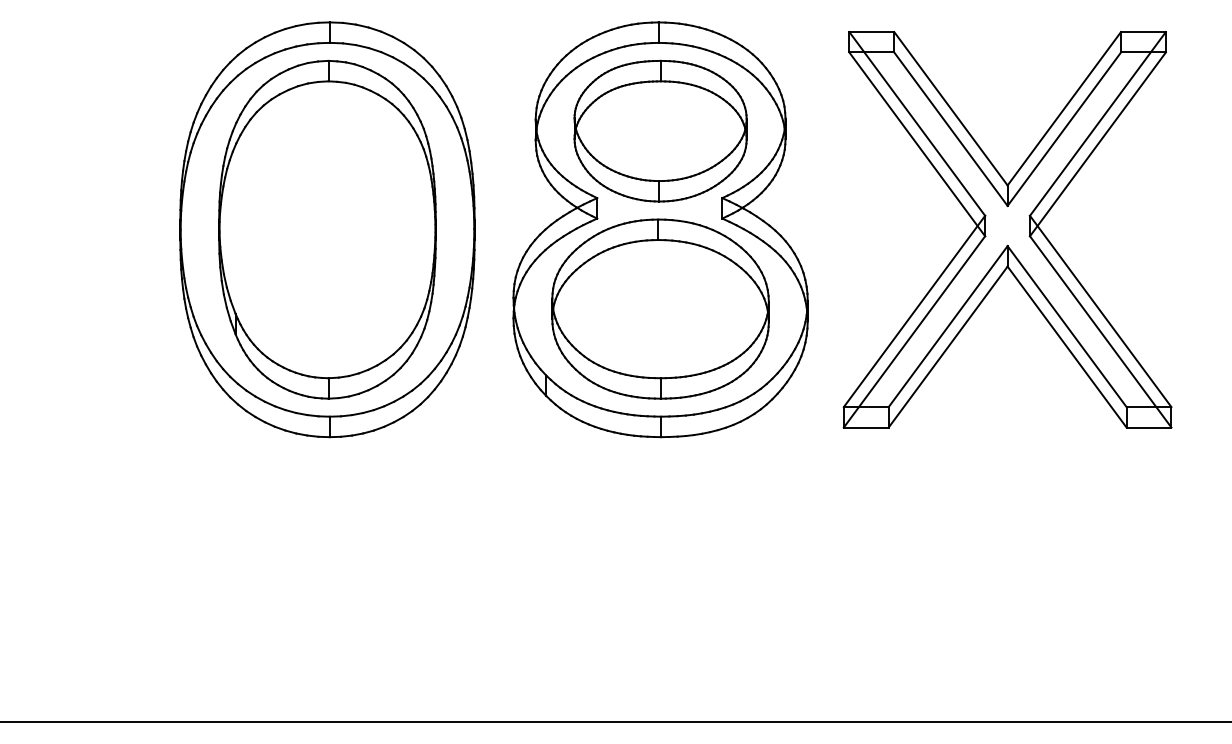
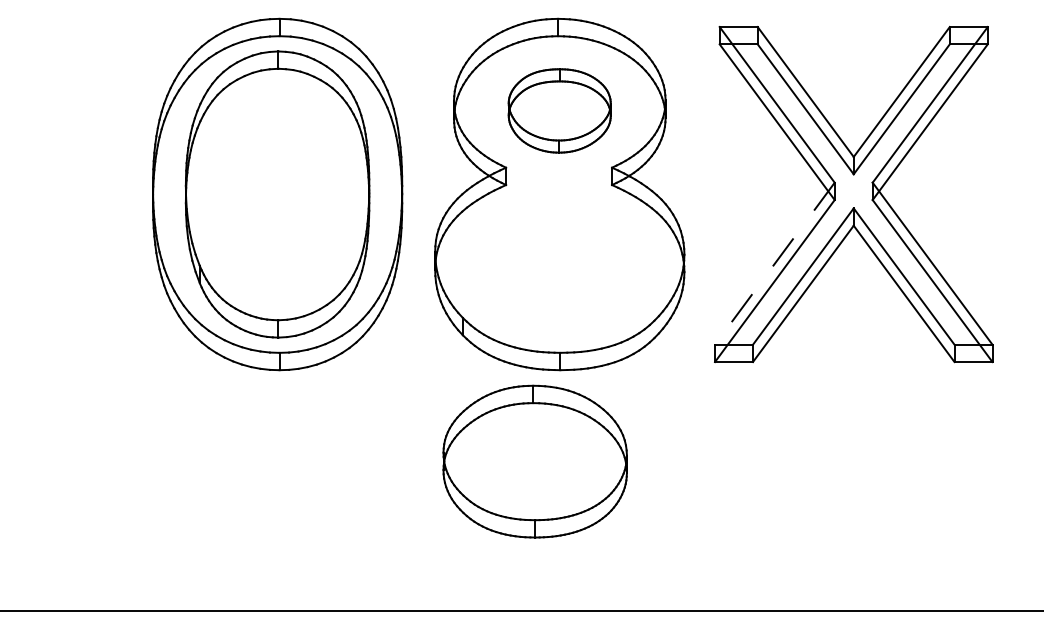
part: (660, 130) -> (559, 110), size x0.7
part: (660, 308) -> (535, 461), moved
line: (914, 311) -> (774, 263), solid -> dashed

